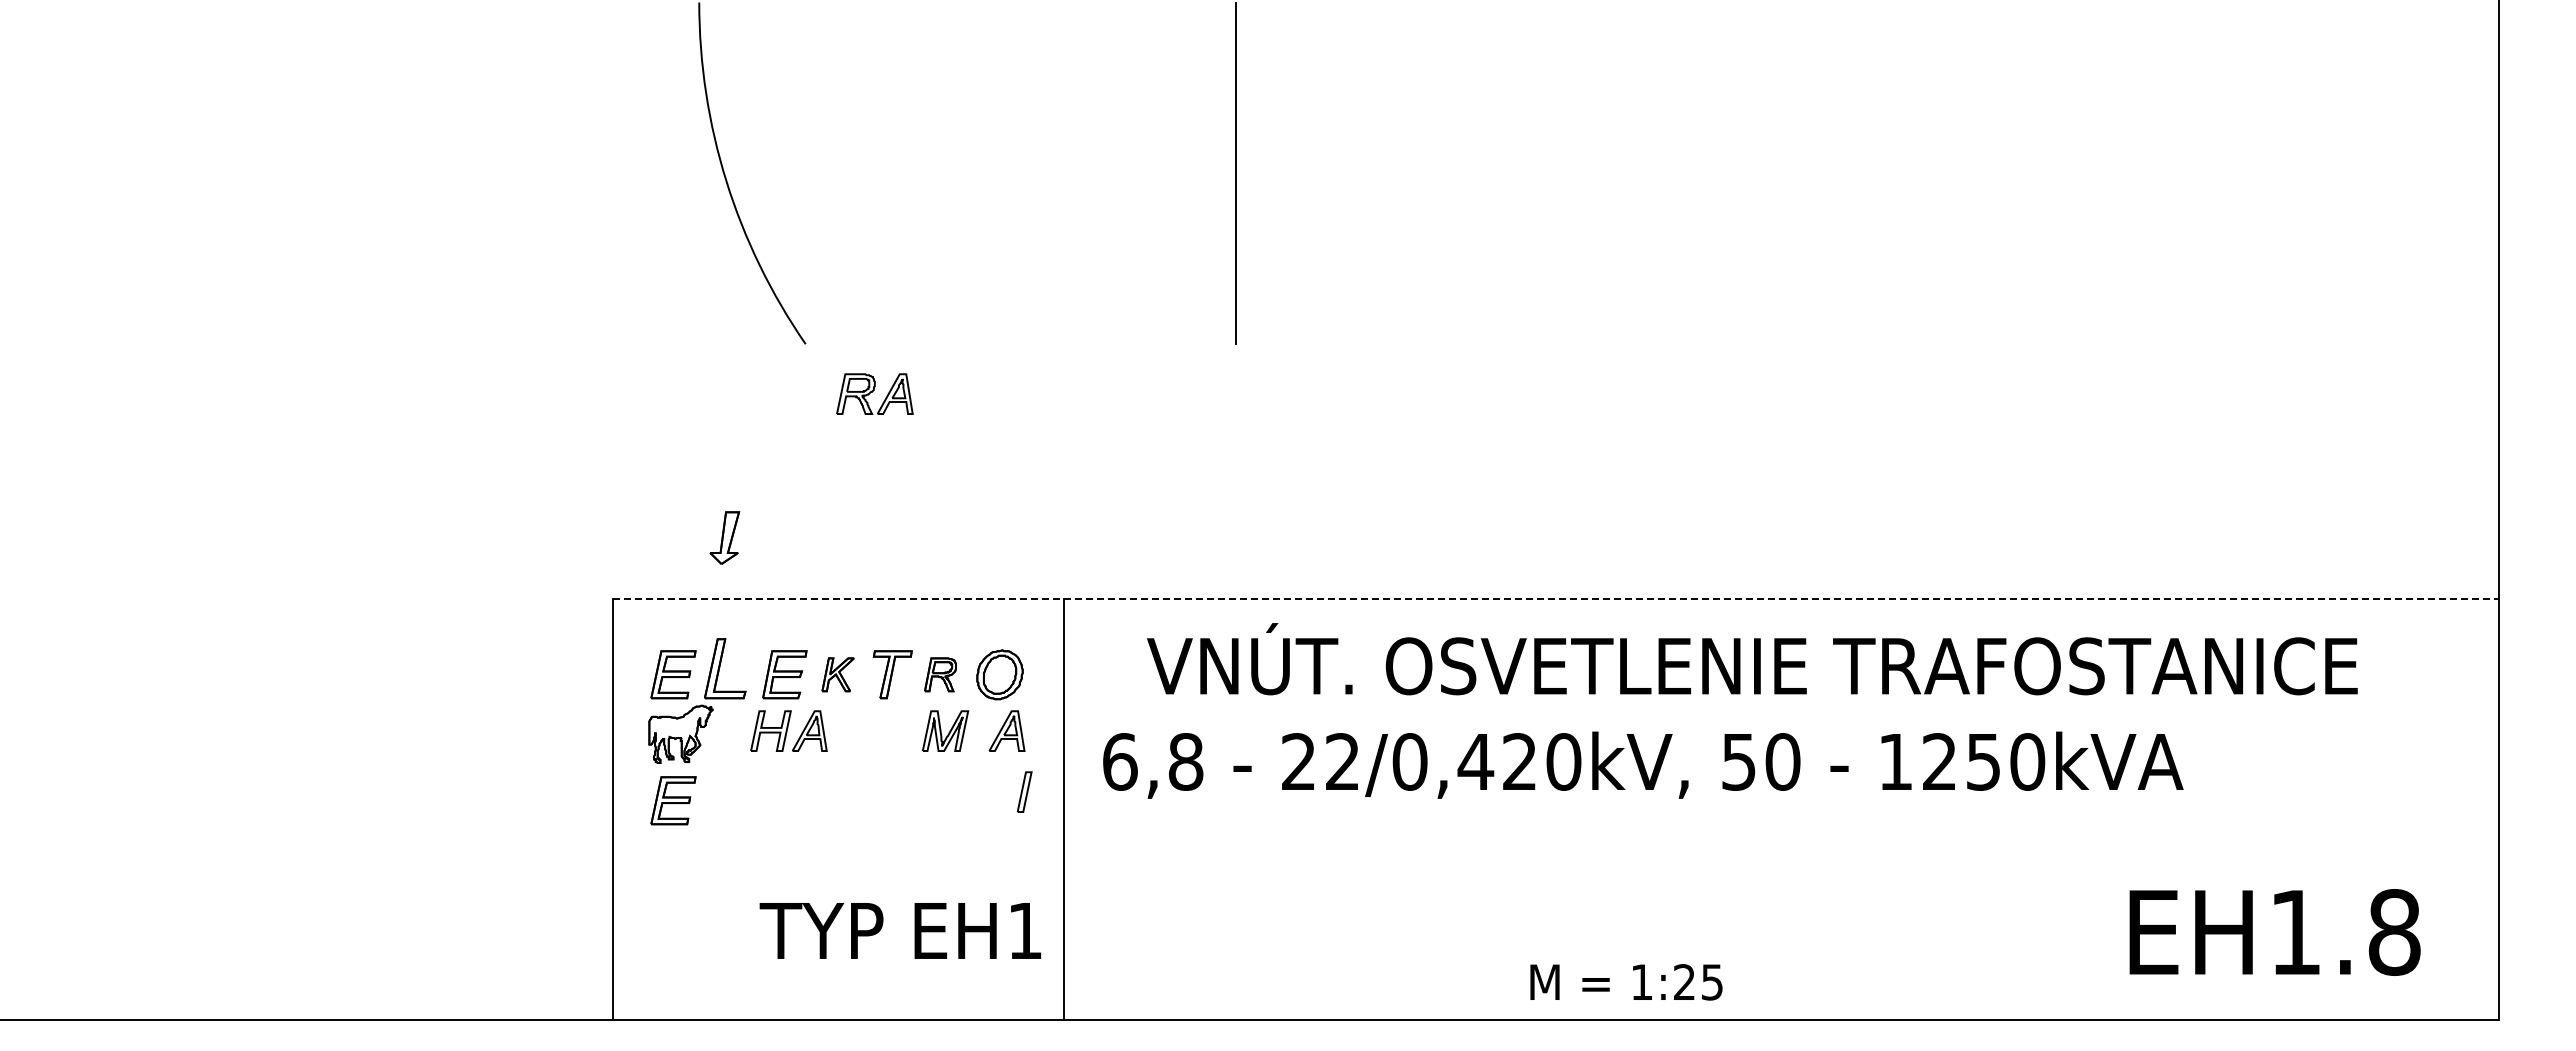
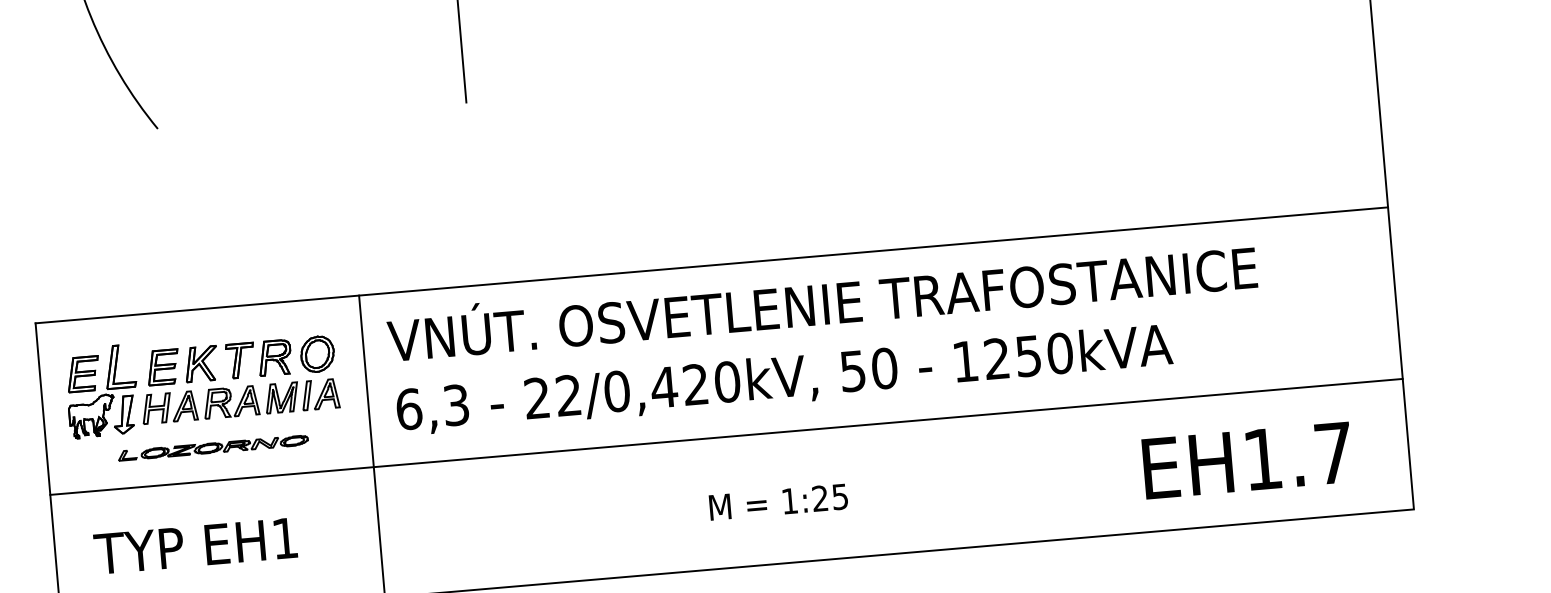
part: (874, 393) -> (230, 401), moved
part: (724, 537) -> (123, 414), moved
line: (1556, 598) -> (712, 265), dashed -> solid
text: (1752, 659) -> (822, 299), moved
part: (837, 674) -> (201, 363), size x1.43
part: (940, 674) -> (274, 357), size x1.43
text: (1186, 761) -> (456, 404), 6,8 -> 6,3
part: (1024, 791) -> (307, 395), moved
part: (844, 792) -> (213, 448), added
part: (673, 800) -> (91, 464), removed
line: (1555, 837) -> (726, 436), added
text: (900, 930) -> (195, 545), moved
text: (2394, 932) -> (1333, 453), EH1.8 -> EH1.7
text: (1626, 982) -> (778, 502), moved

